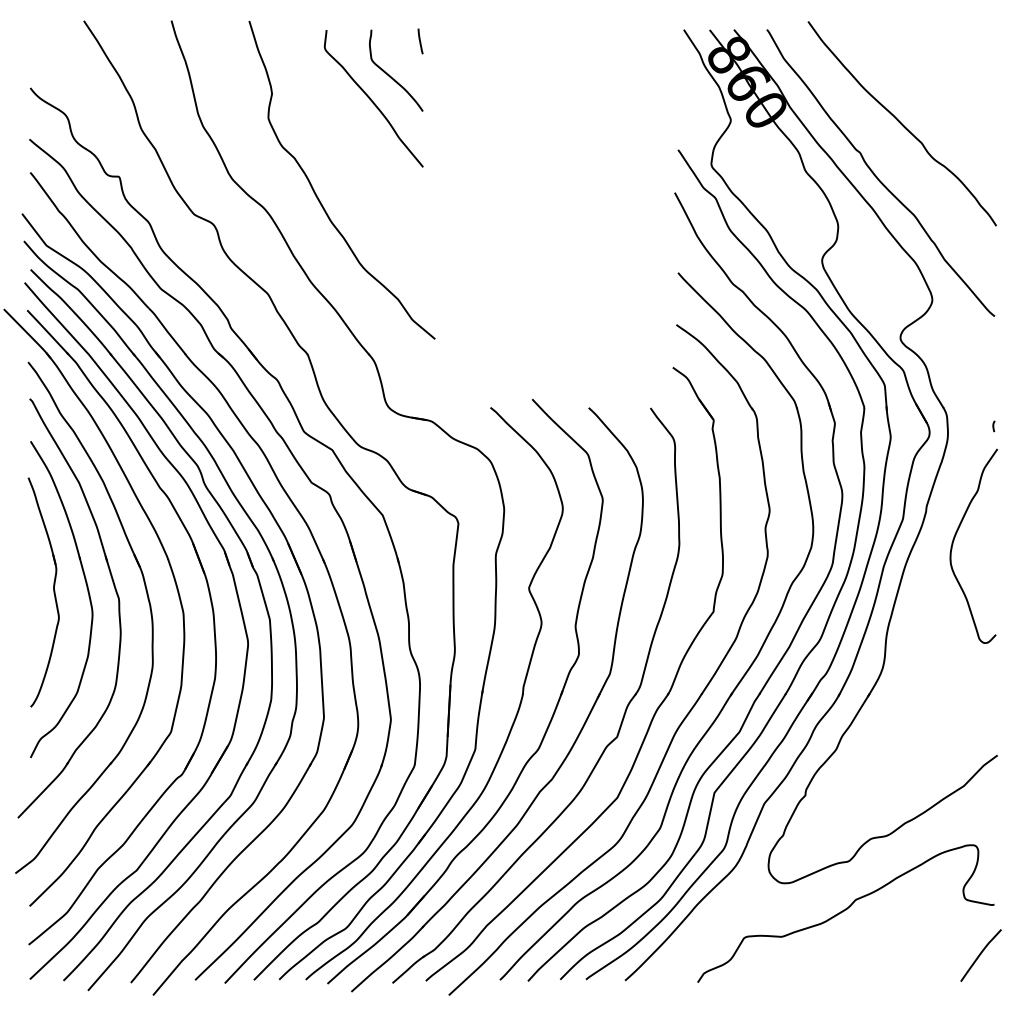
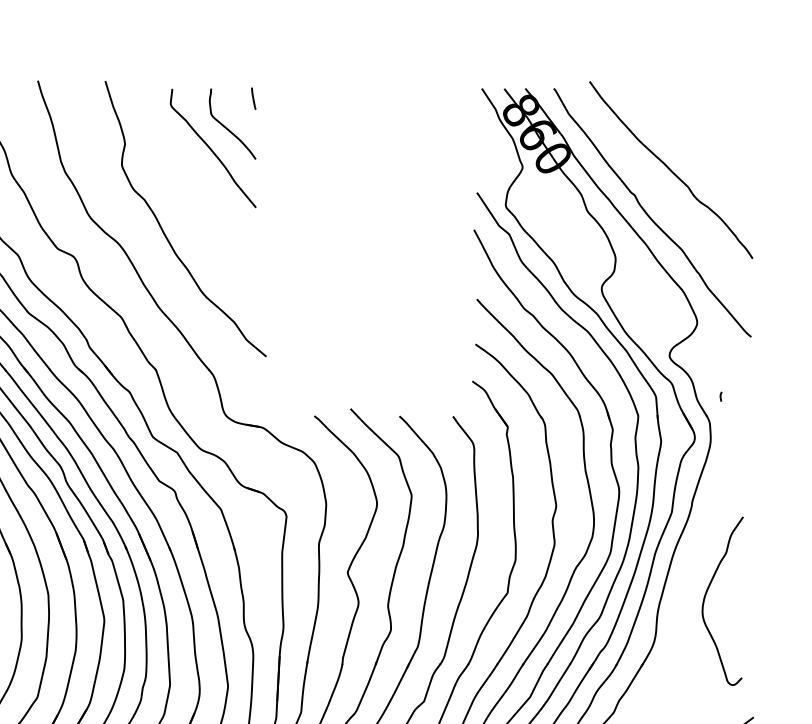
curve: (993, 426) -> (720, 396), moved
curve: (954, 540) -> (706, 596), moved

